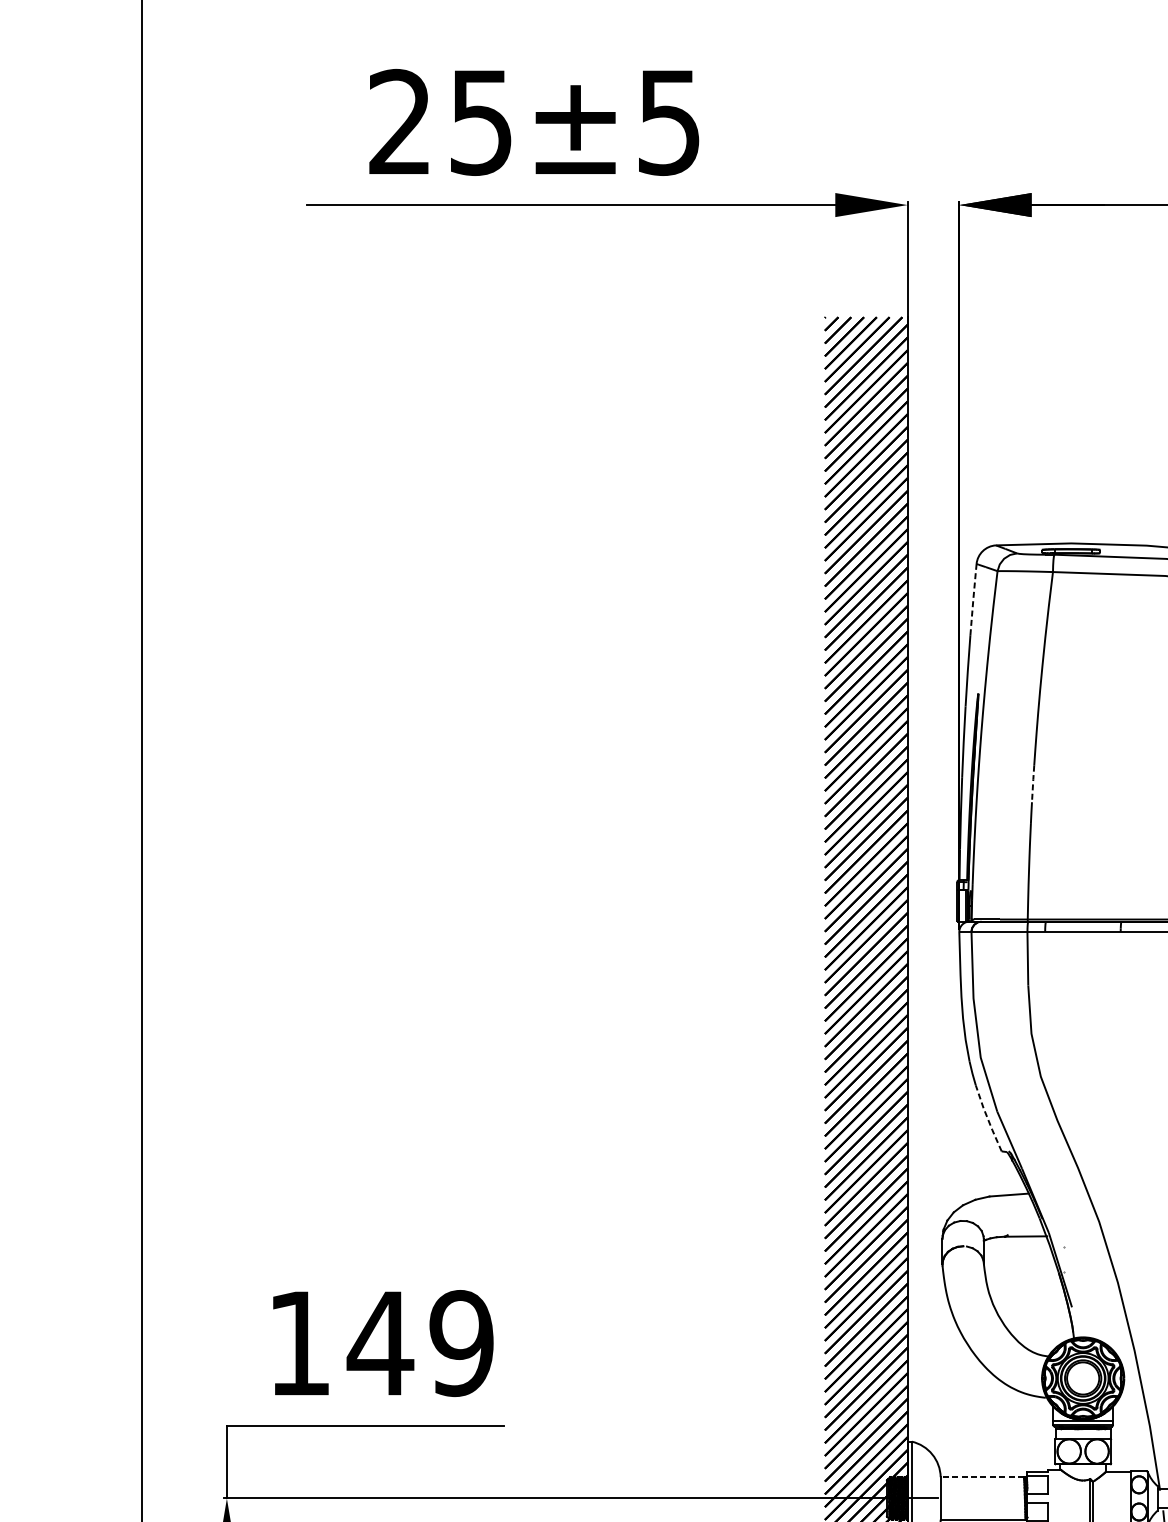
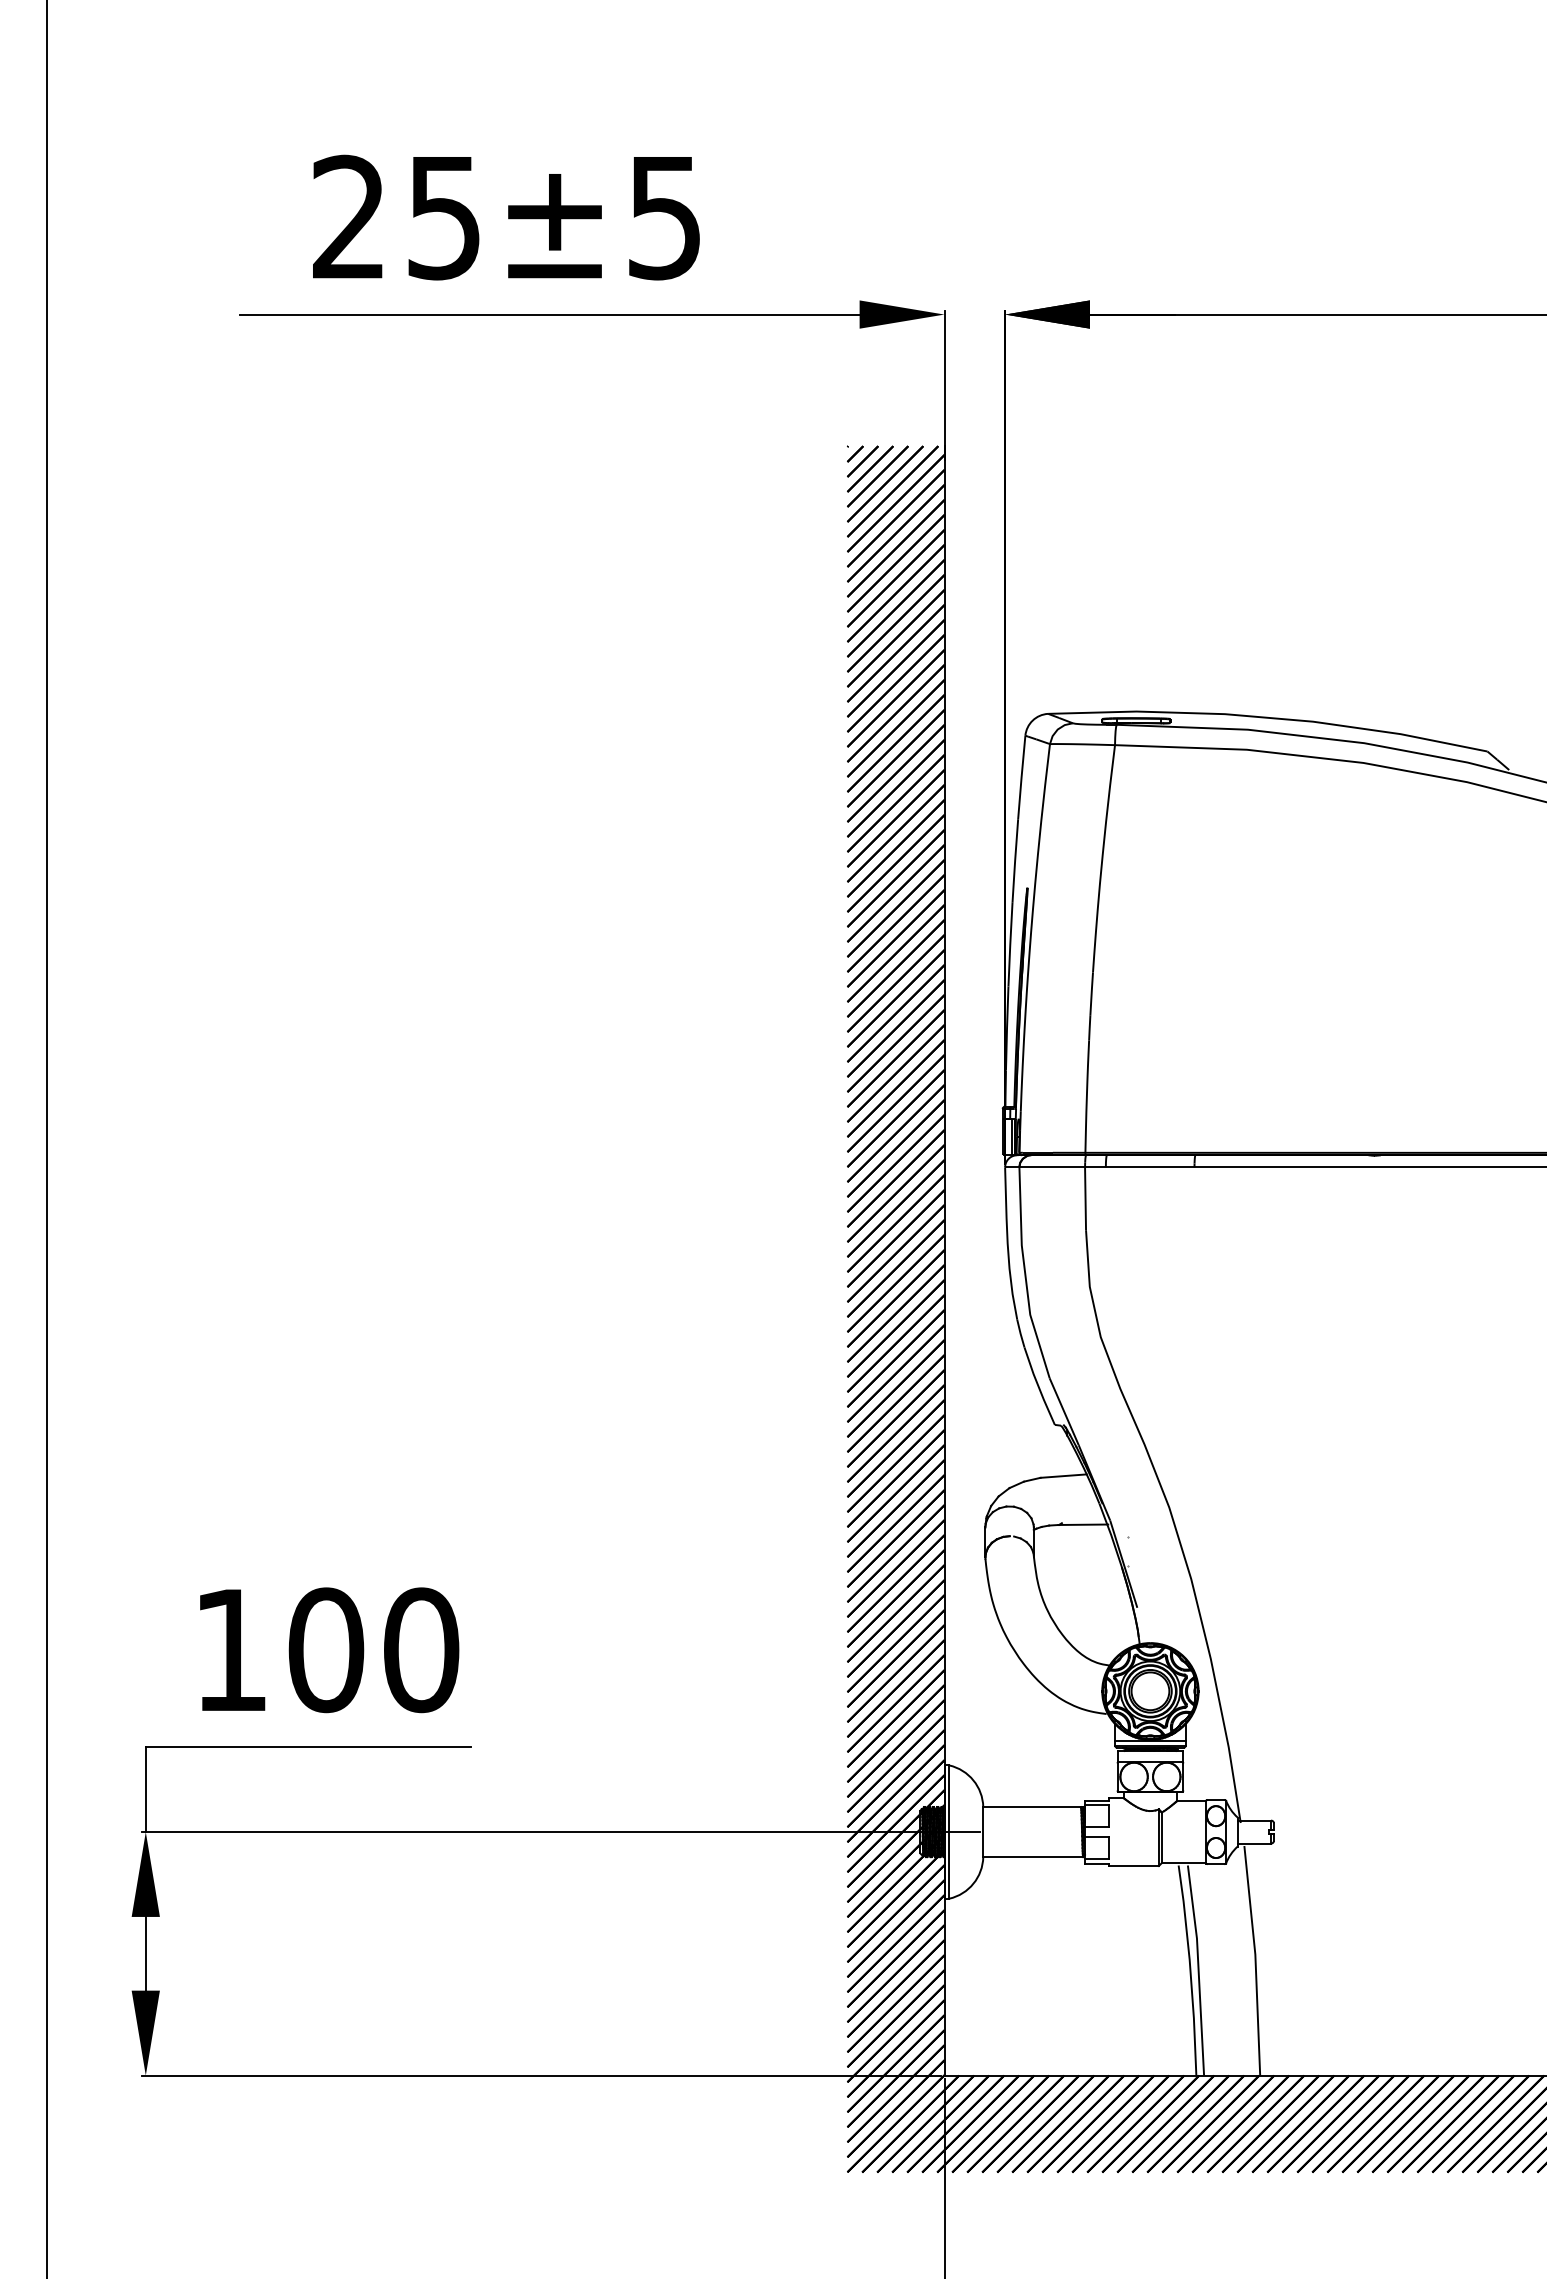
line: (973, 599) -> (1021, 777), dashed -> solid
line: (1032, 783) -> (1091, 993), dashed -> solid
line: (987, 1118) -> (1038, 1386), dashed -> solid
text: (420, 1343) -> (372, 1650), 149 -> 100
line: (982, 1477) -> (1032, 1807), dashed -> solid

